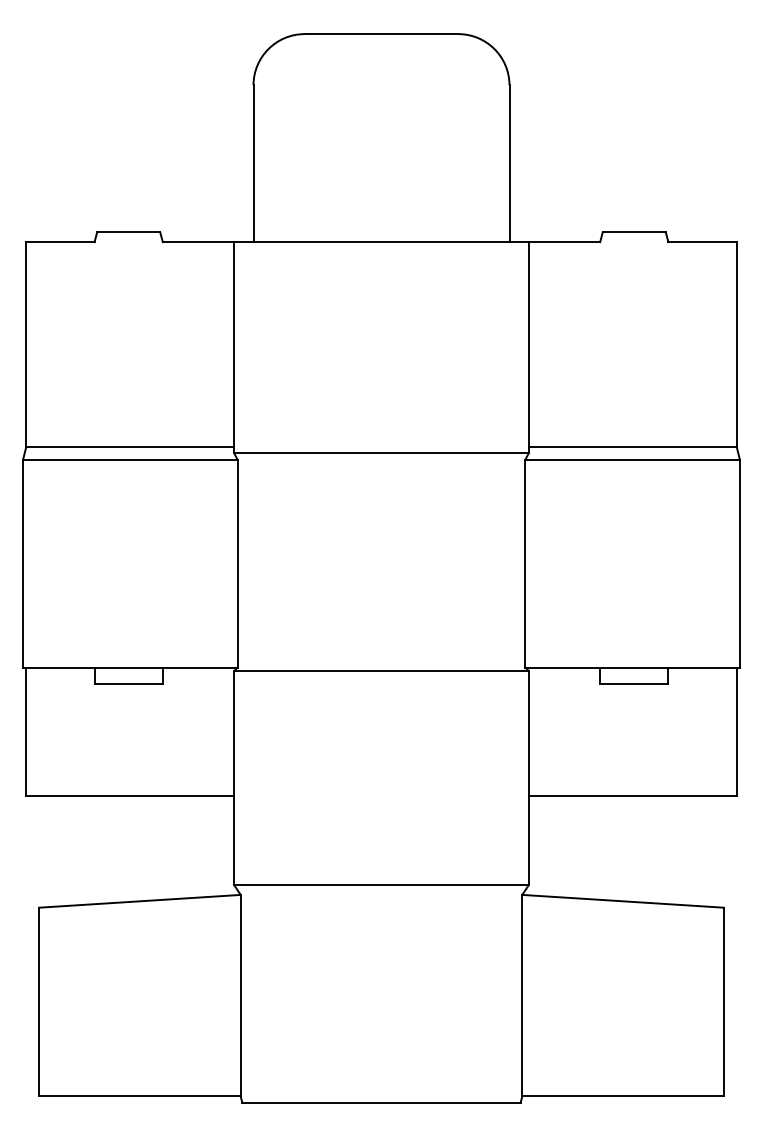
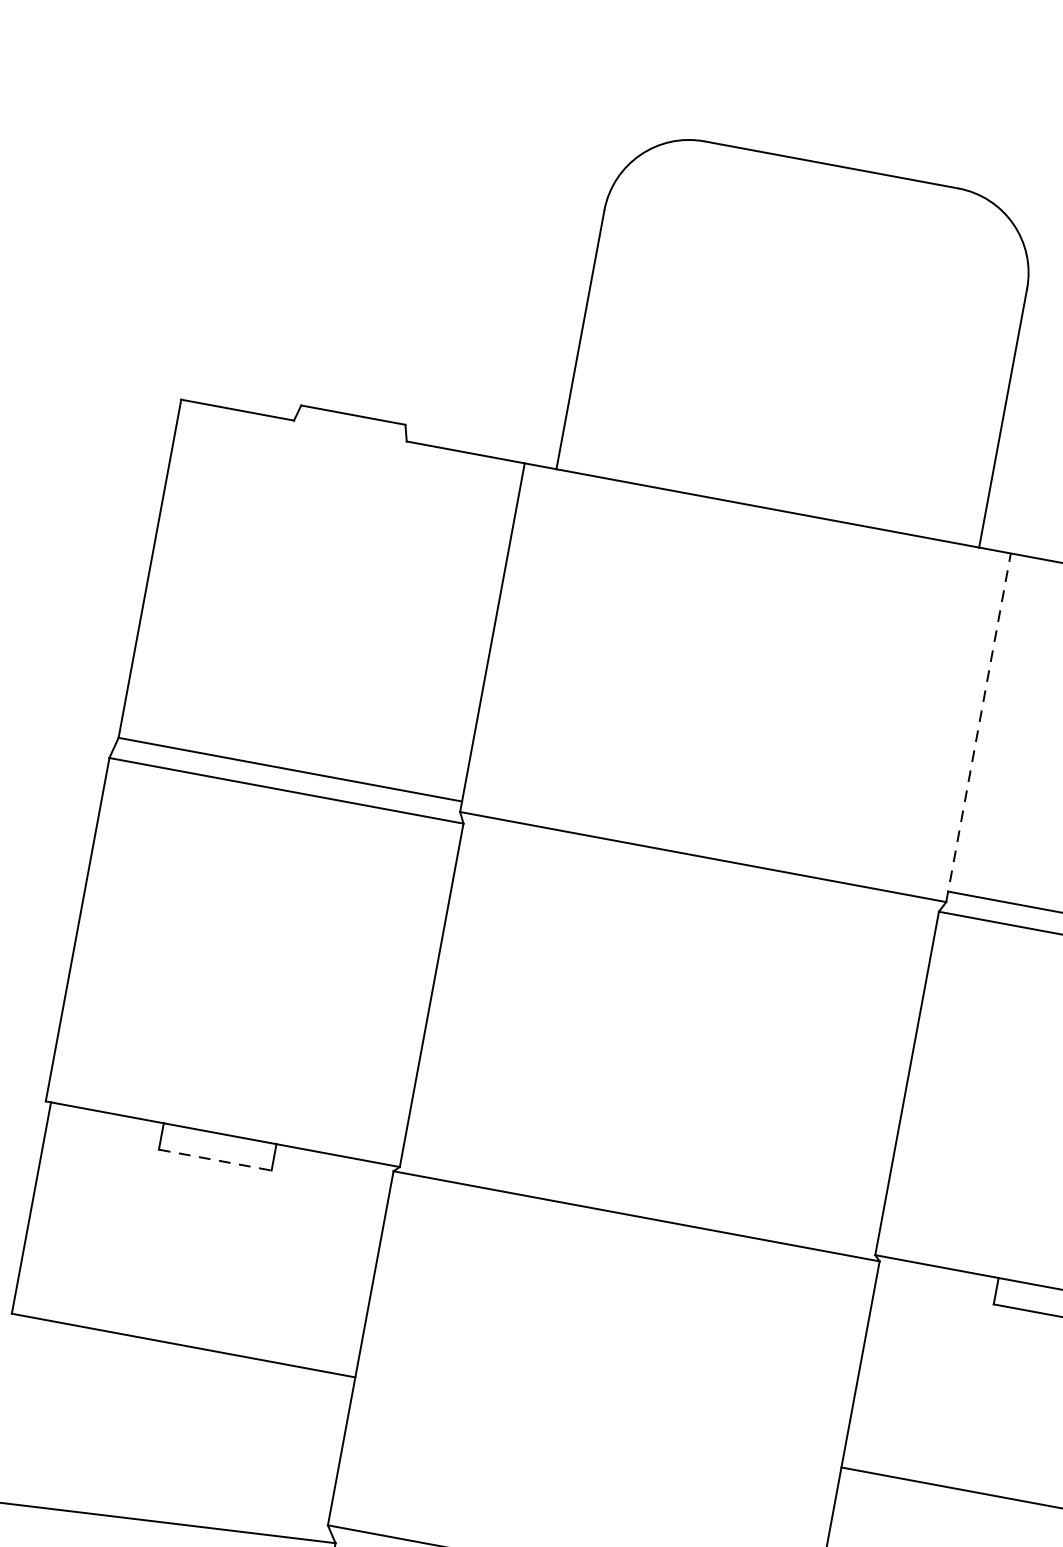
line: (528, 347) -> (978, 727), solid -> dashed
line: (129, 683) -> (216, 1160), solid -> dashed

